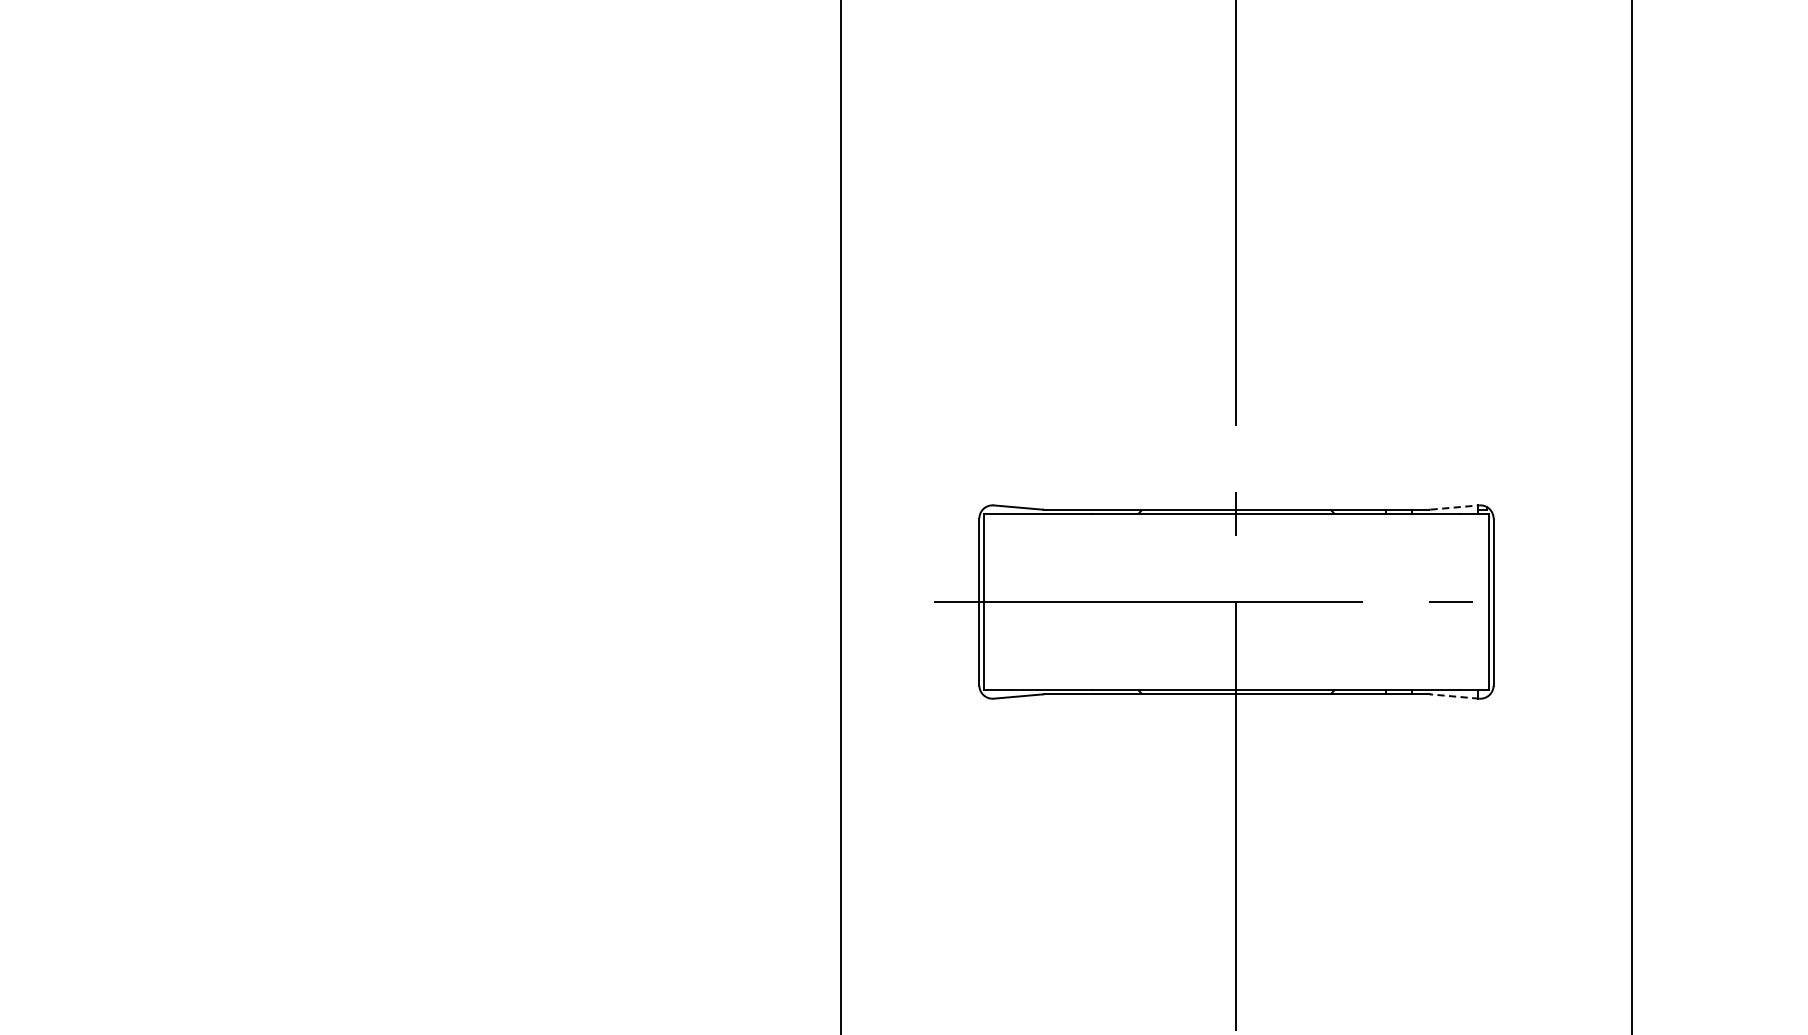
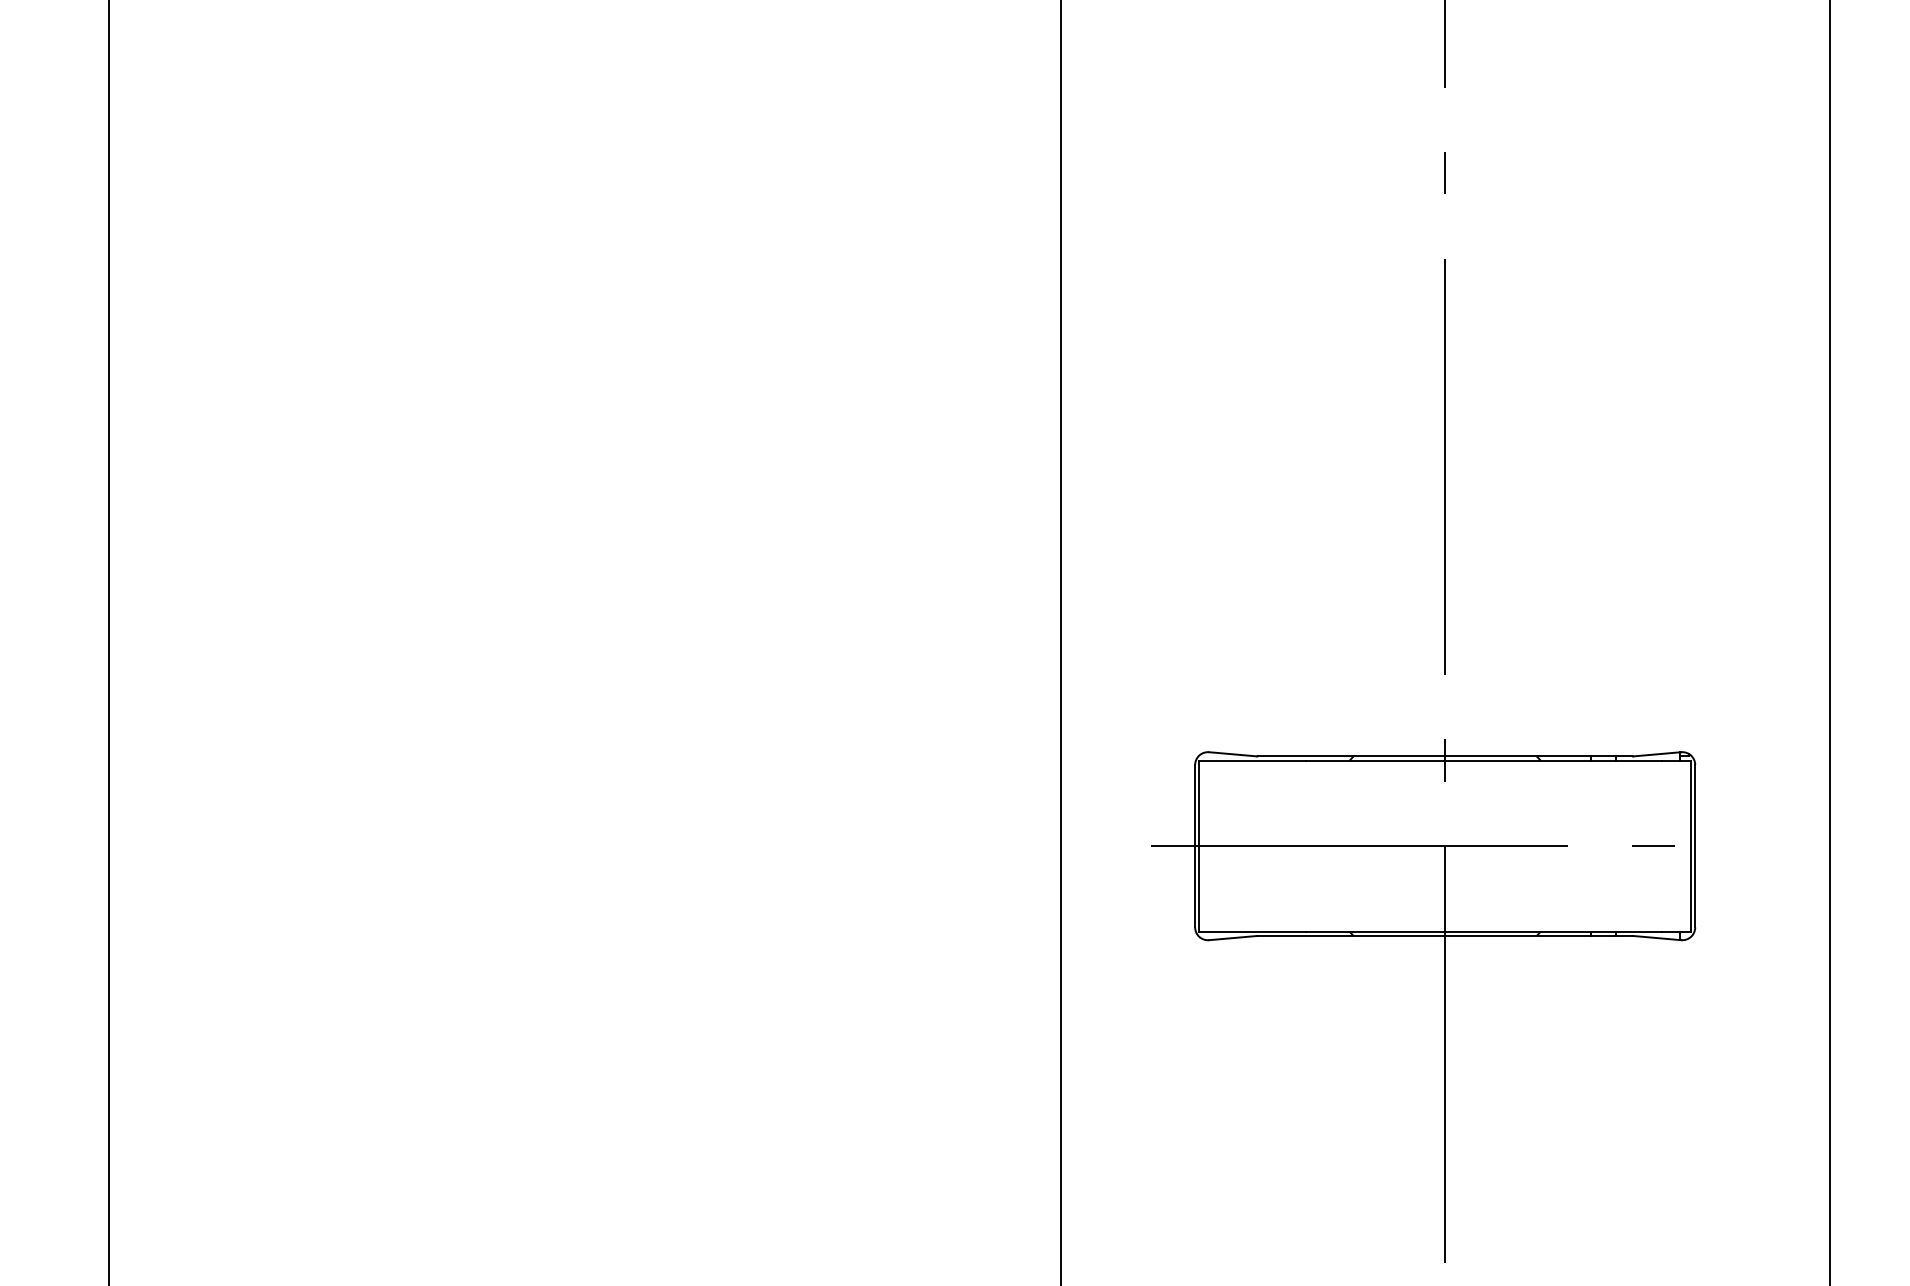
line: (1454, 507) -> (1657, 754), dashed -> solid
line: (1453, 696) -> (1656, 938), dashed -> solid

